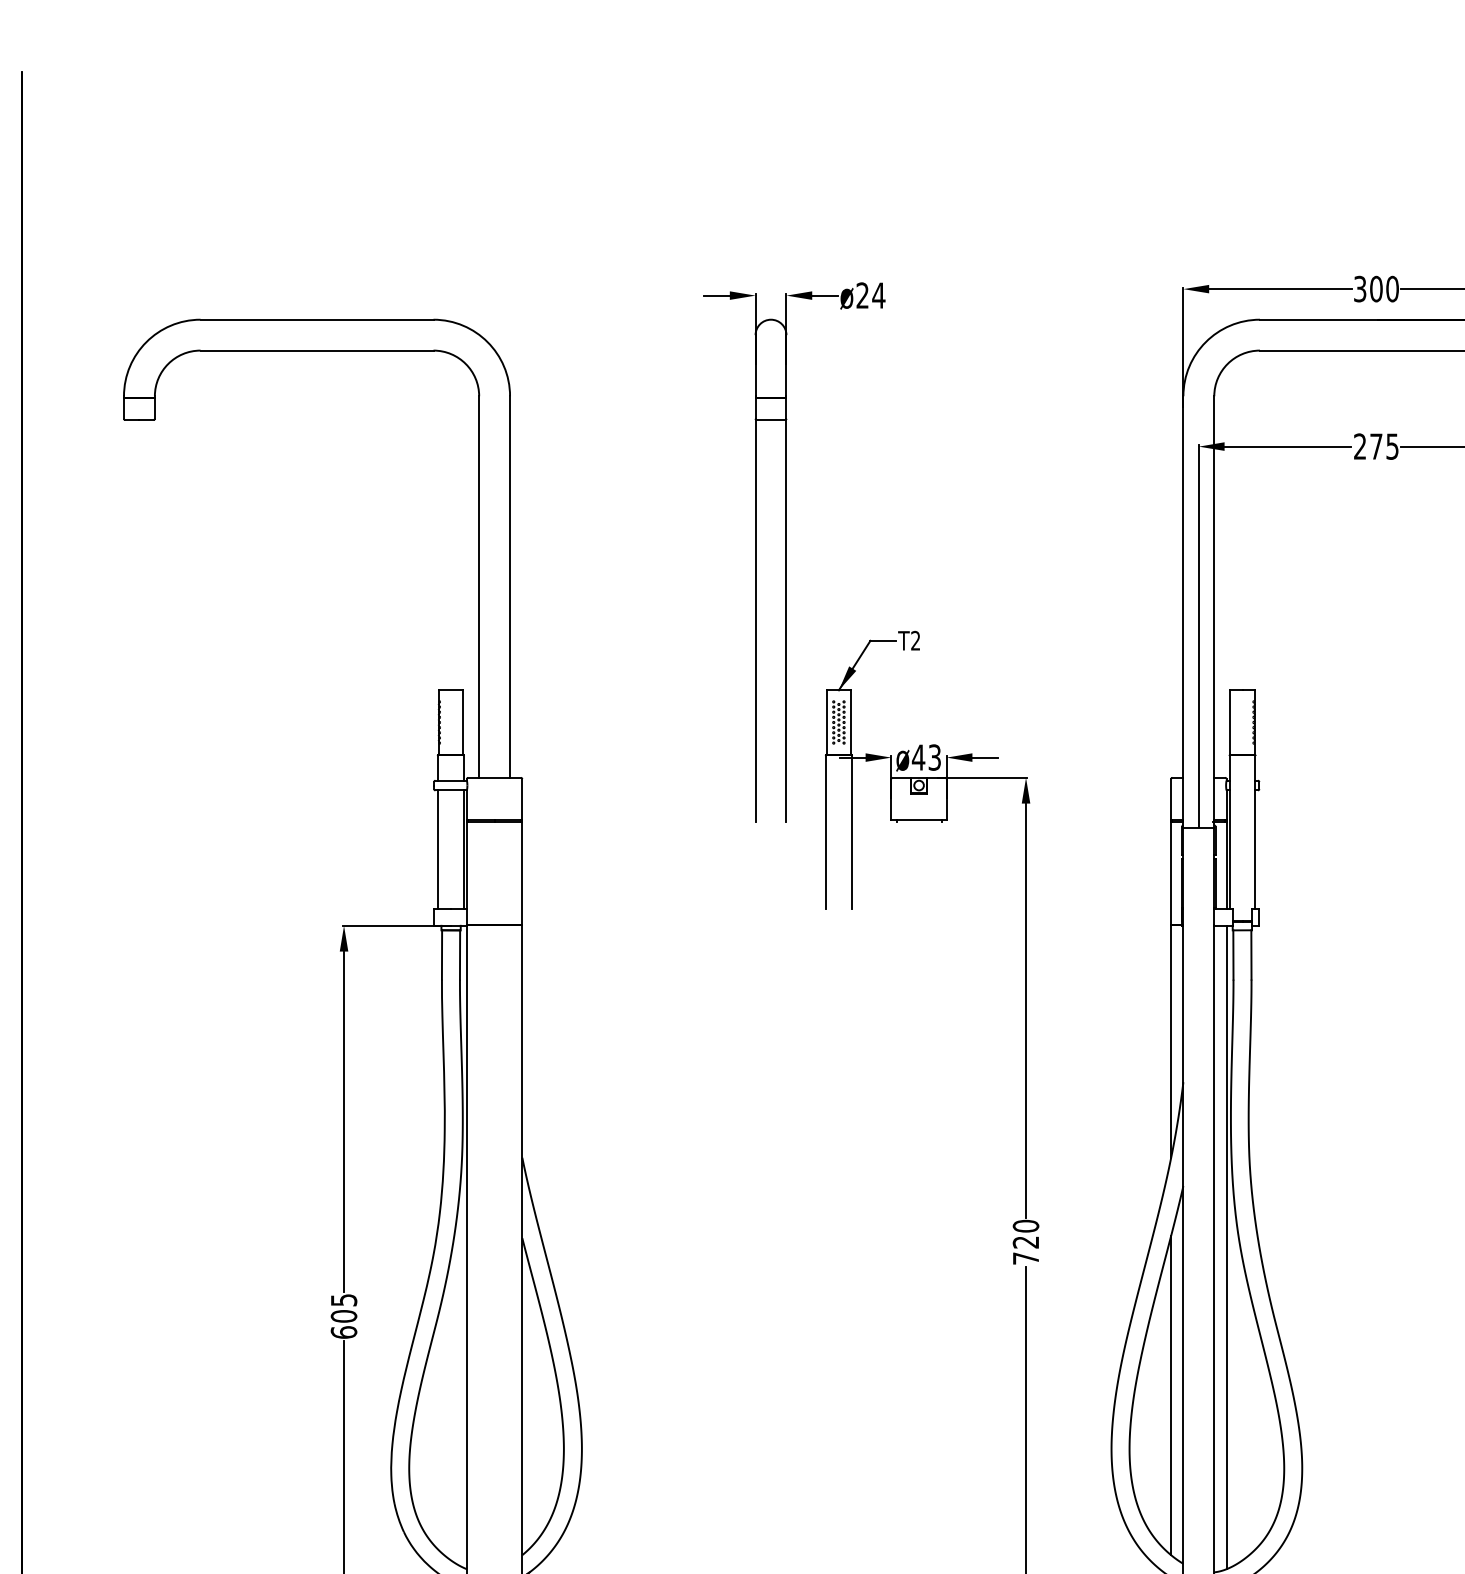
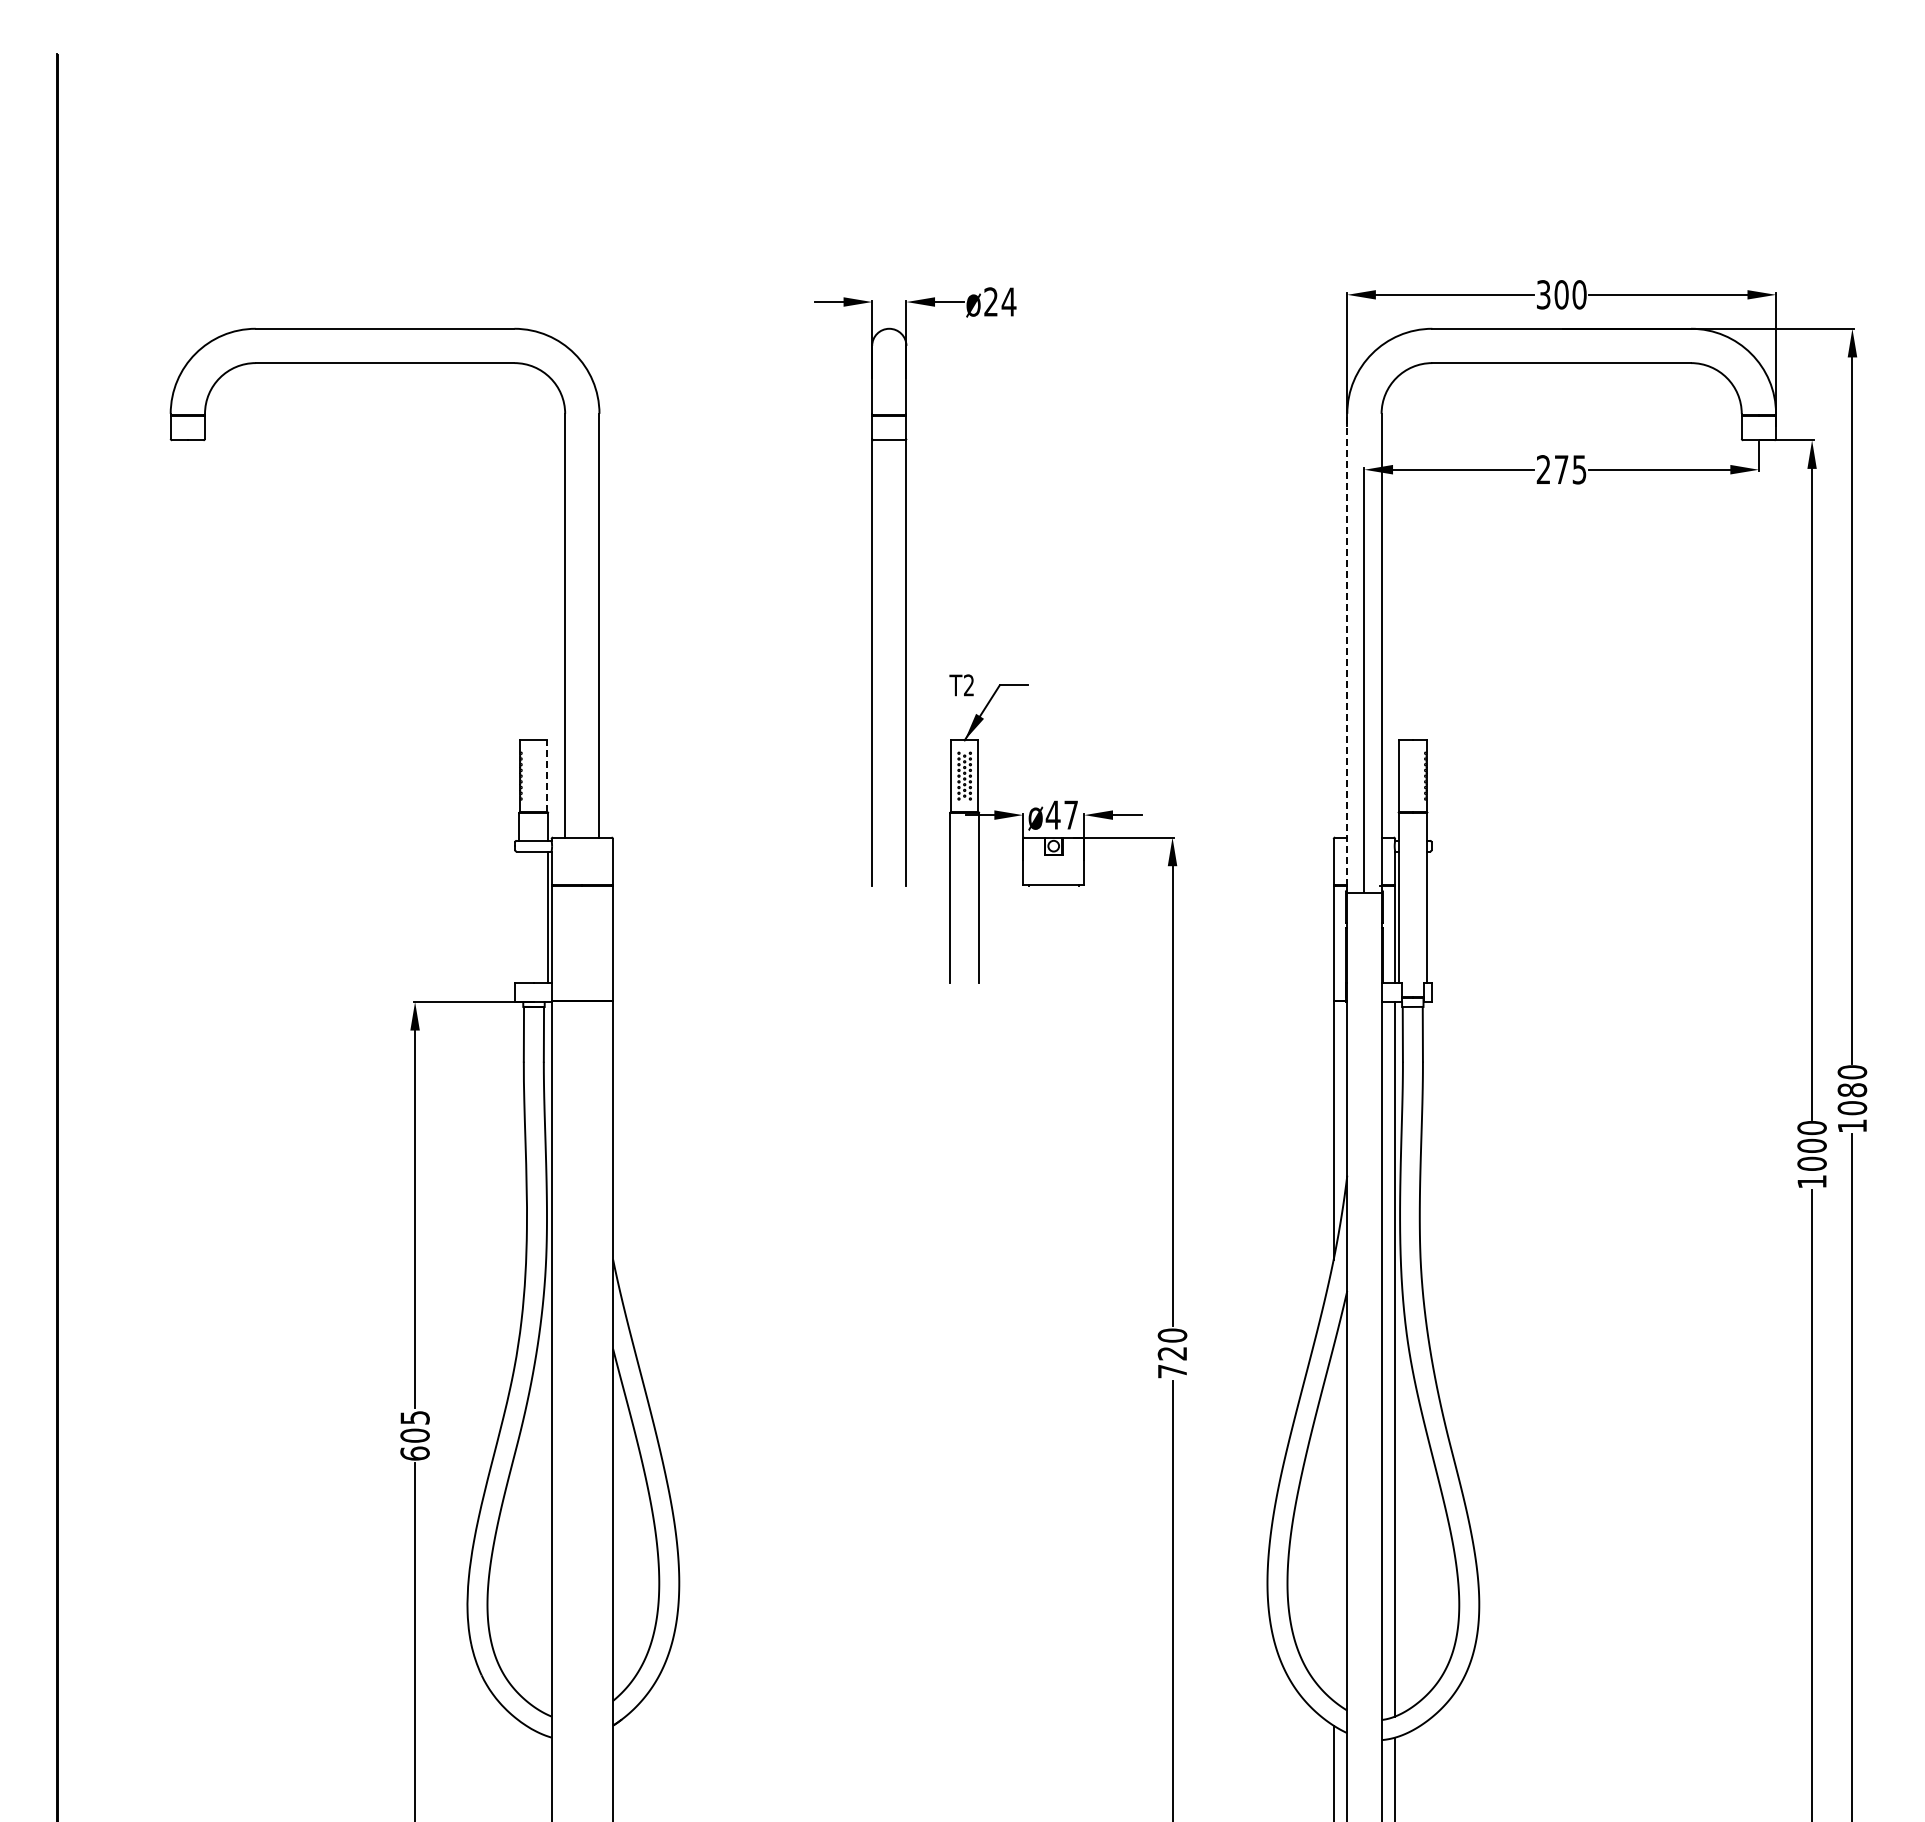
line: (1183, 608) -> (1347, 649), solid -> dashed
text: (908, 640) -> (961, 685), moved
line: (463, 722) -> (547, 776), solid -> dashed
text: (934, 757) -> (1070, 814), ø43 -> ø47
line: (438, 849) -> (519, 917), removed
line: (1170, 1395) -> (1333, 1523), removed

